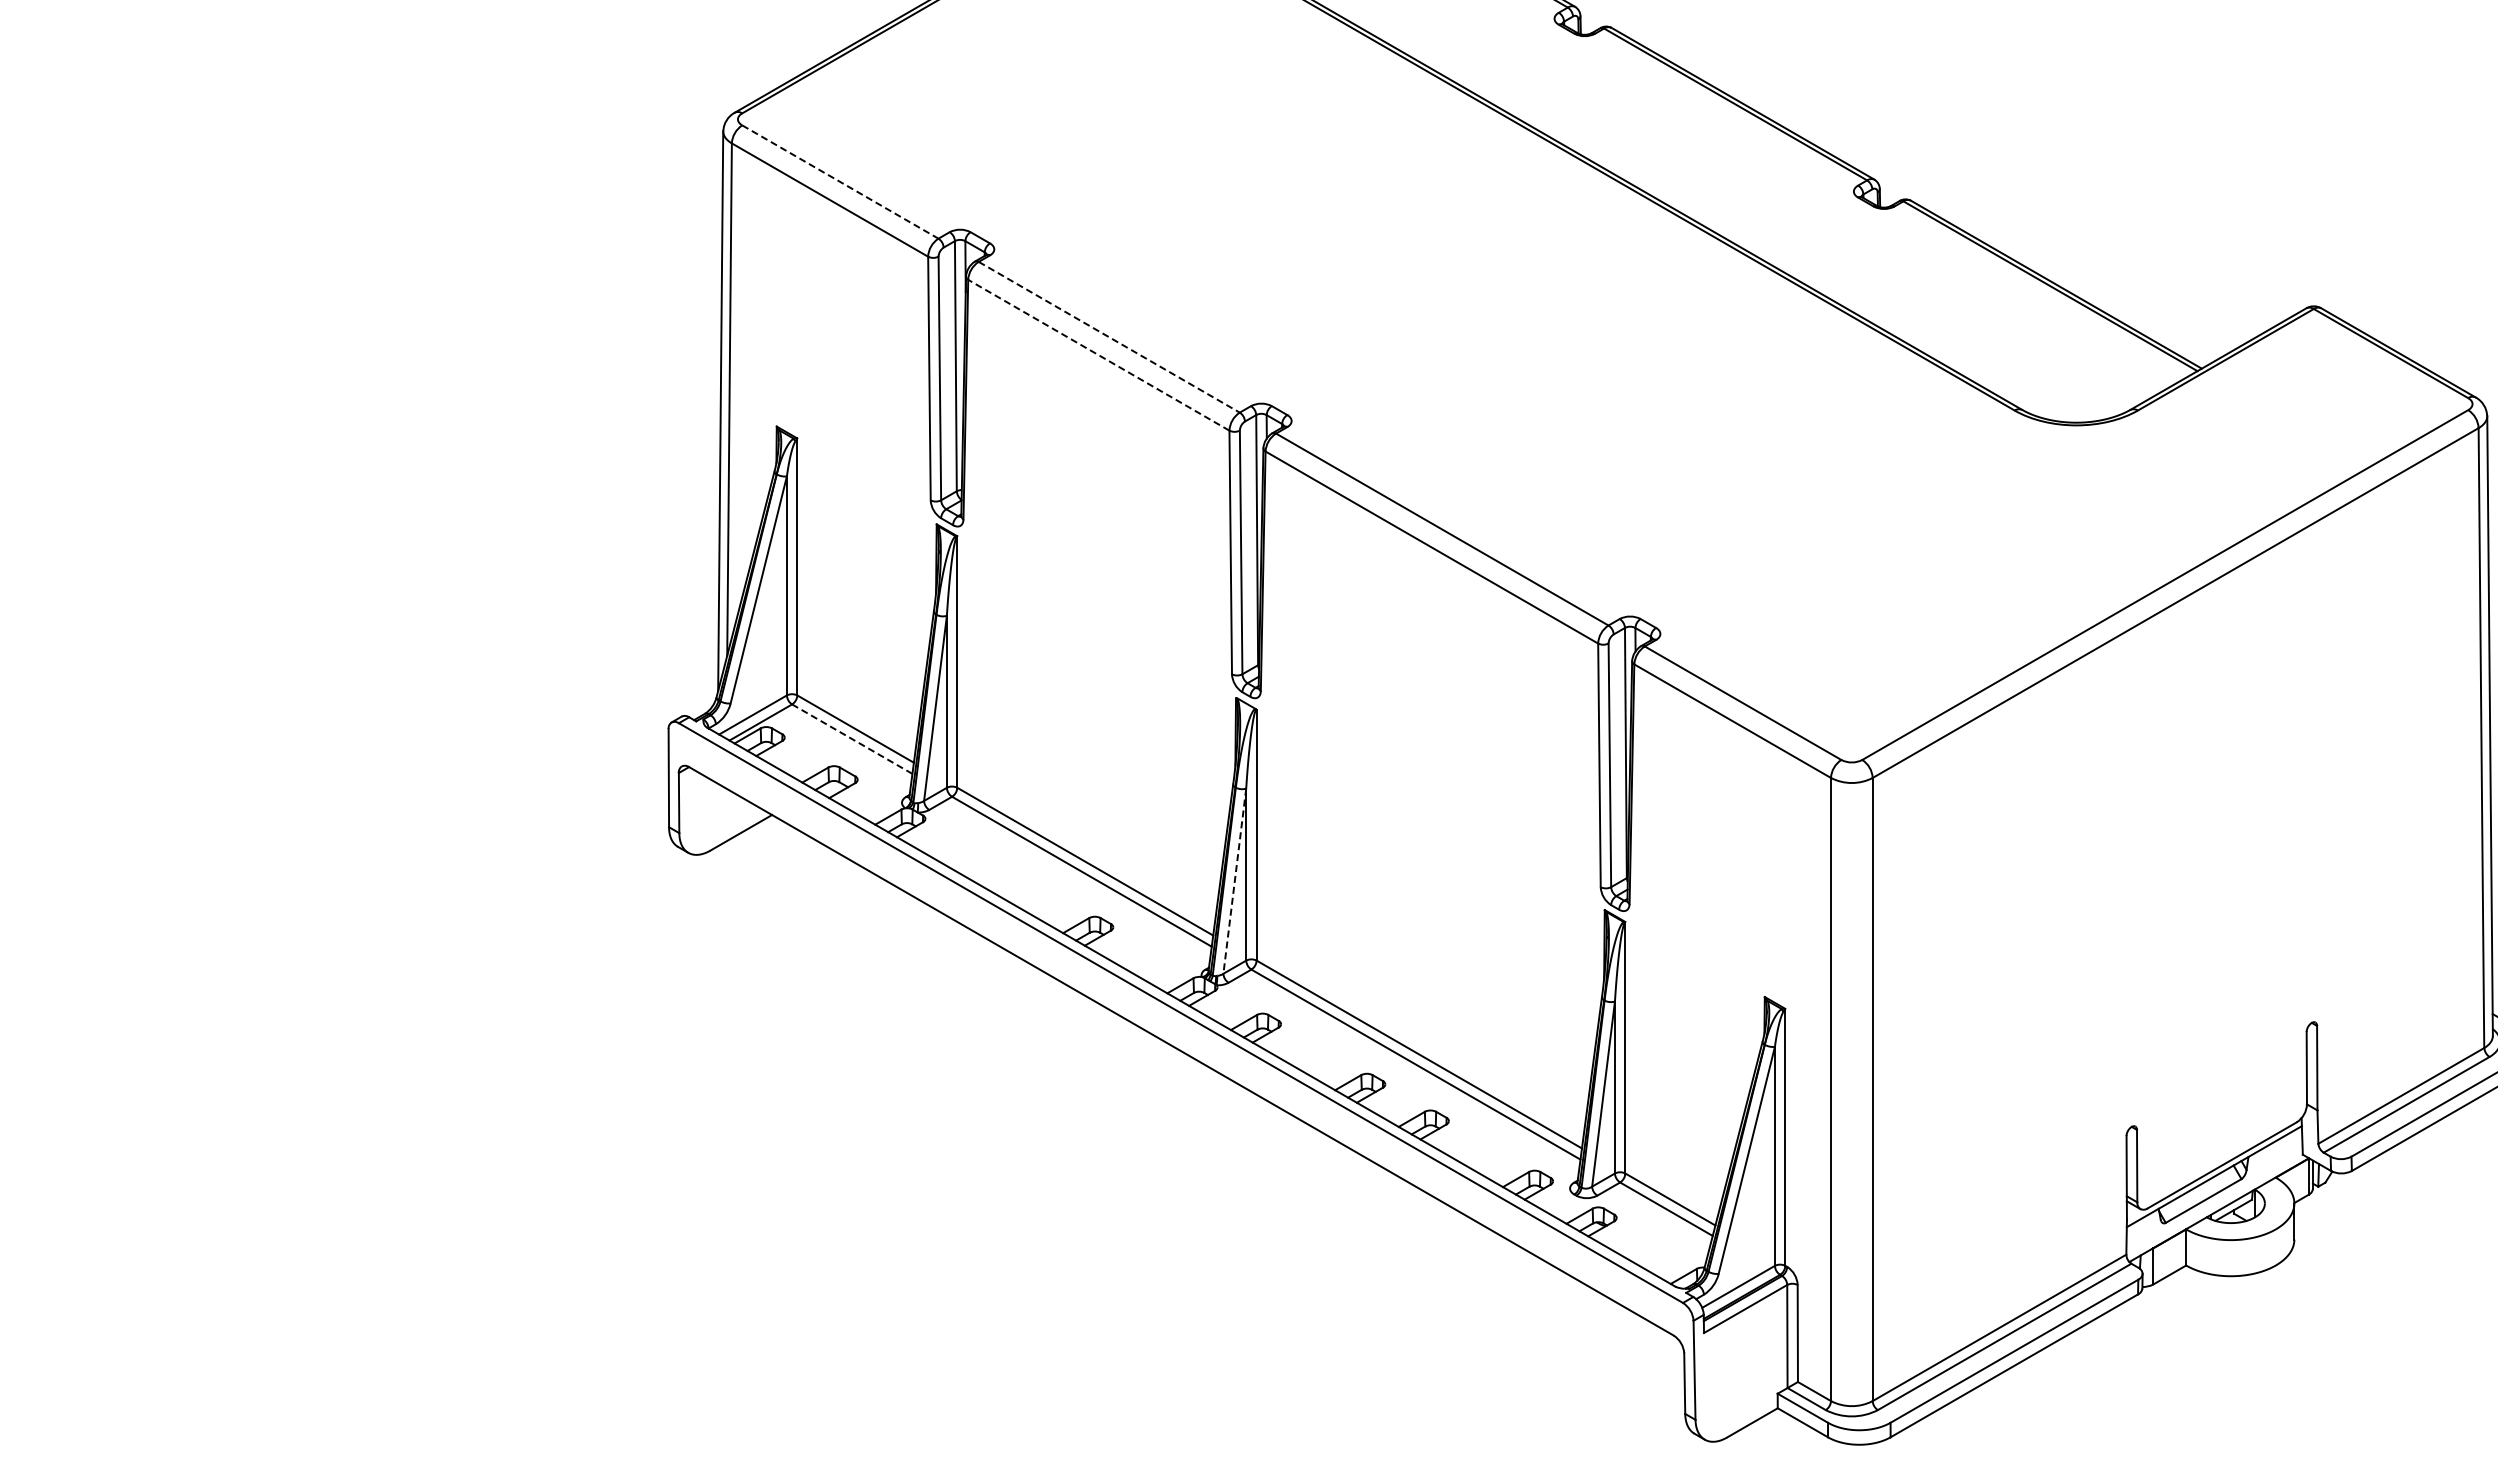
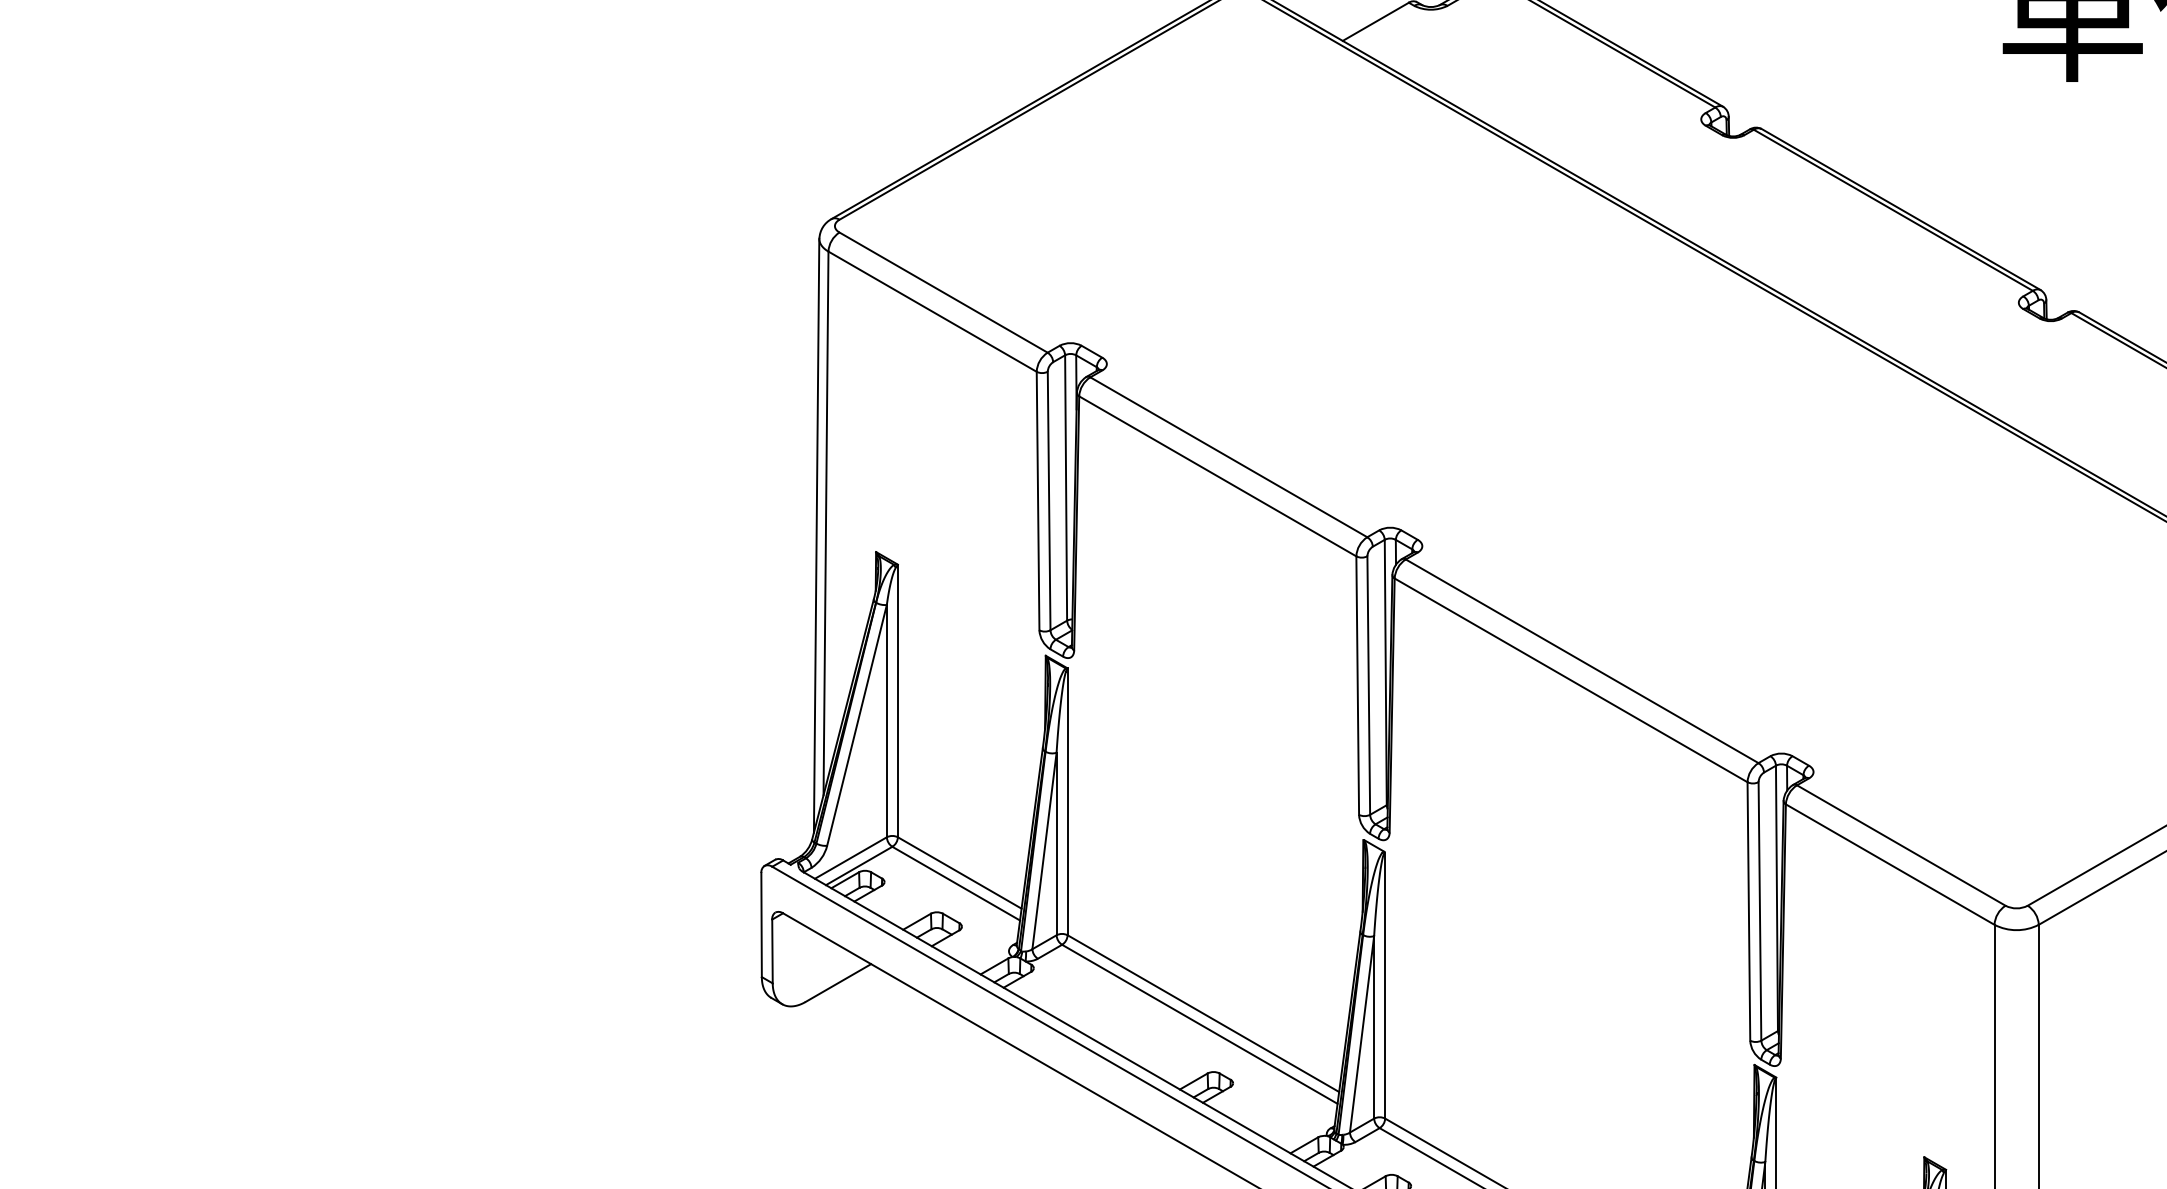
line: (840, 182) -> (943, 293), dashed -> solid
line: (1109, 337) -> (1229, 457), dashed -> solid
line: (1098, 355) -> (1217, 476), dashed -> solid
line: (851, 738) -> (955, 882), dashed -> solid
line: (1234, 881) -> (1361, 1034), dashed -> solid

